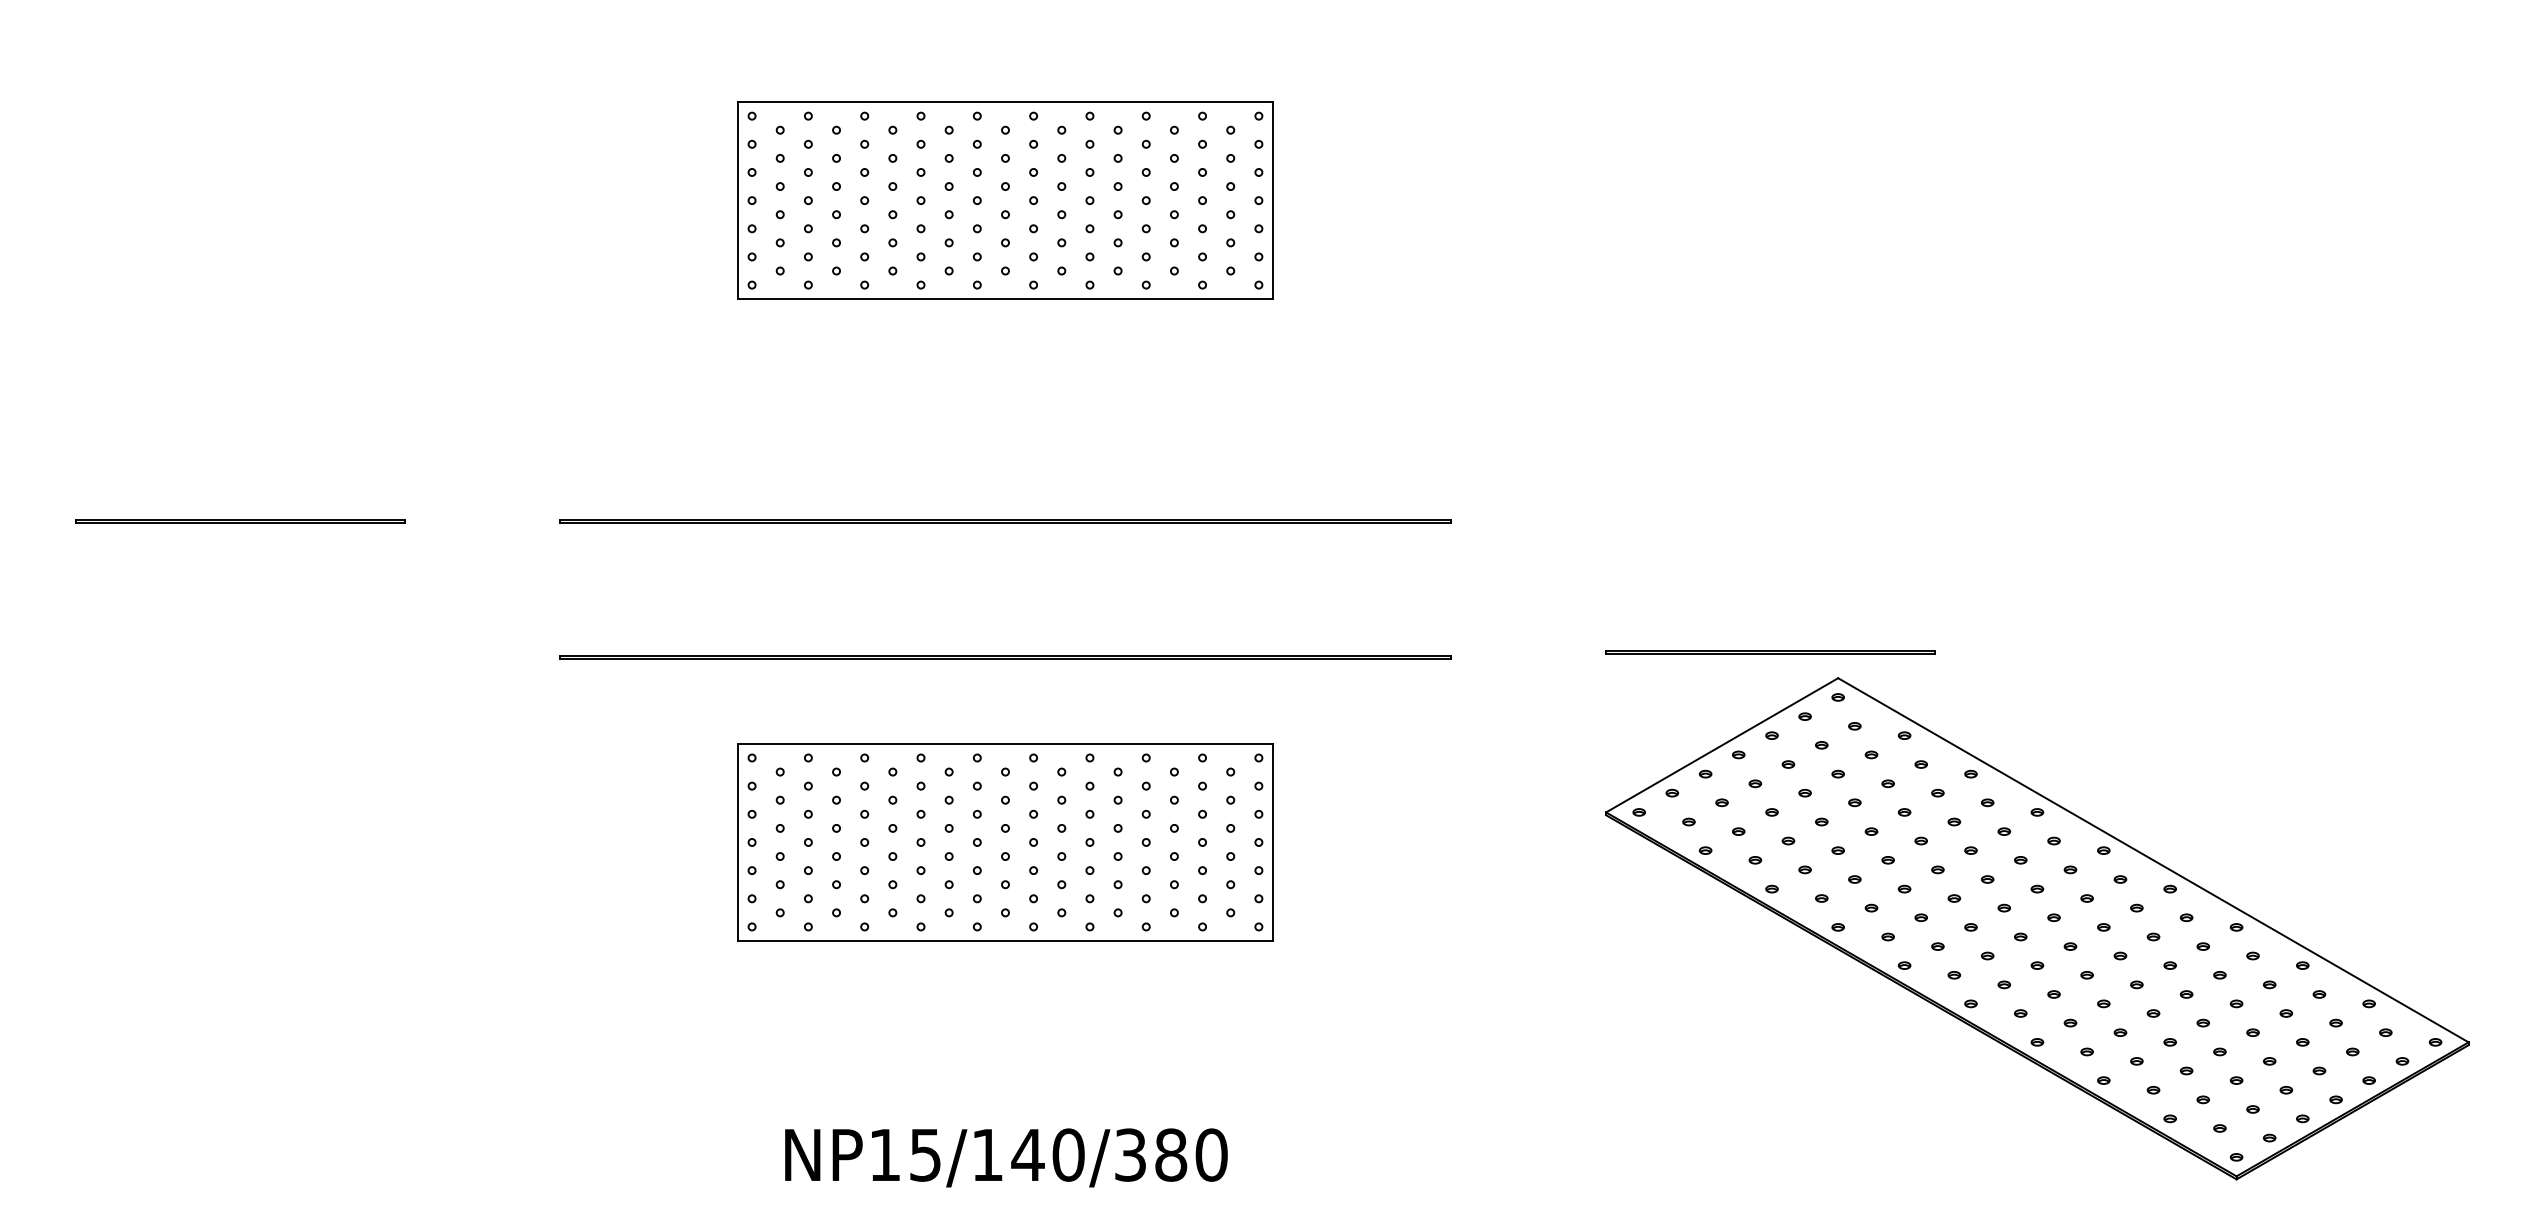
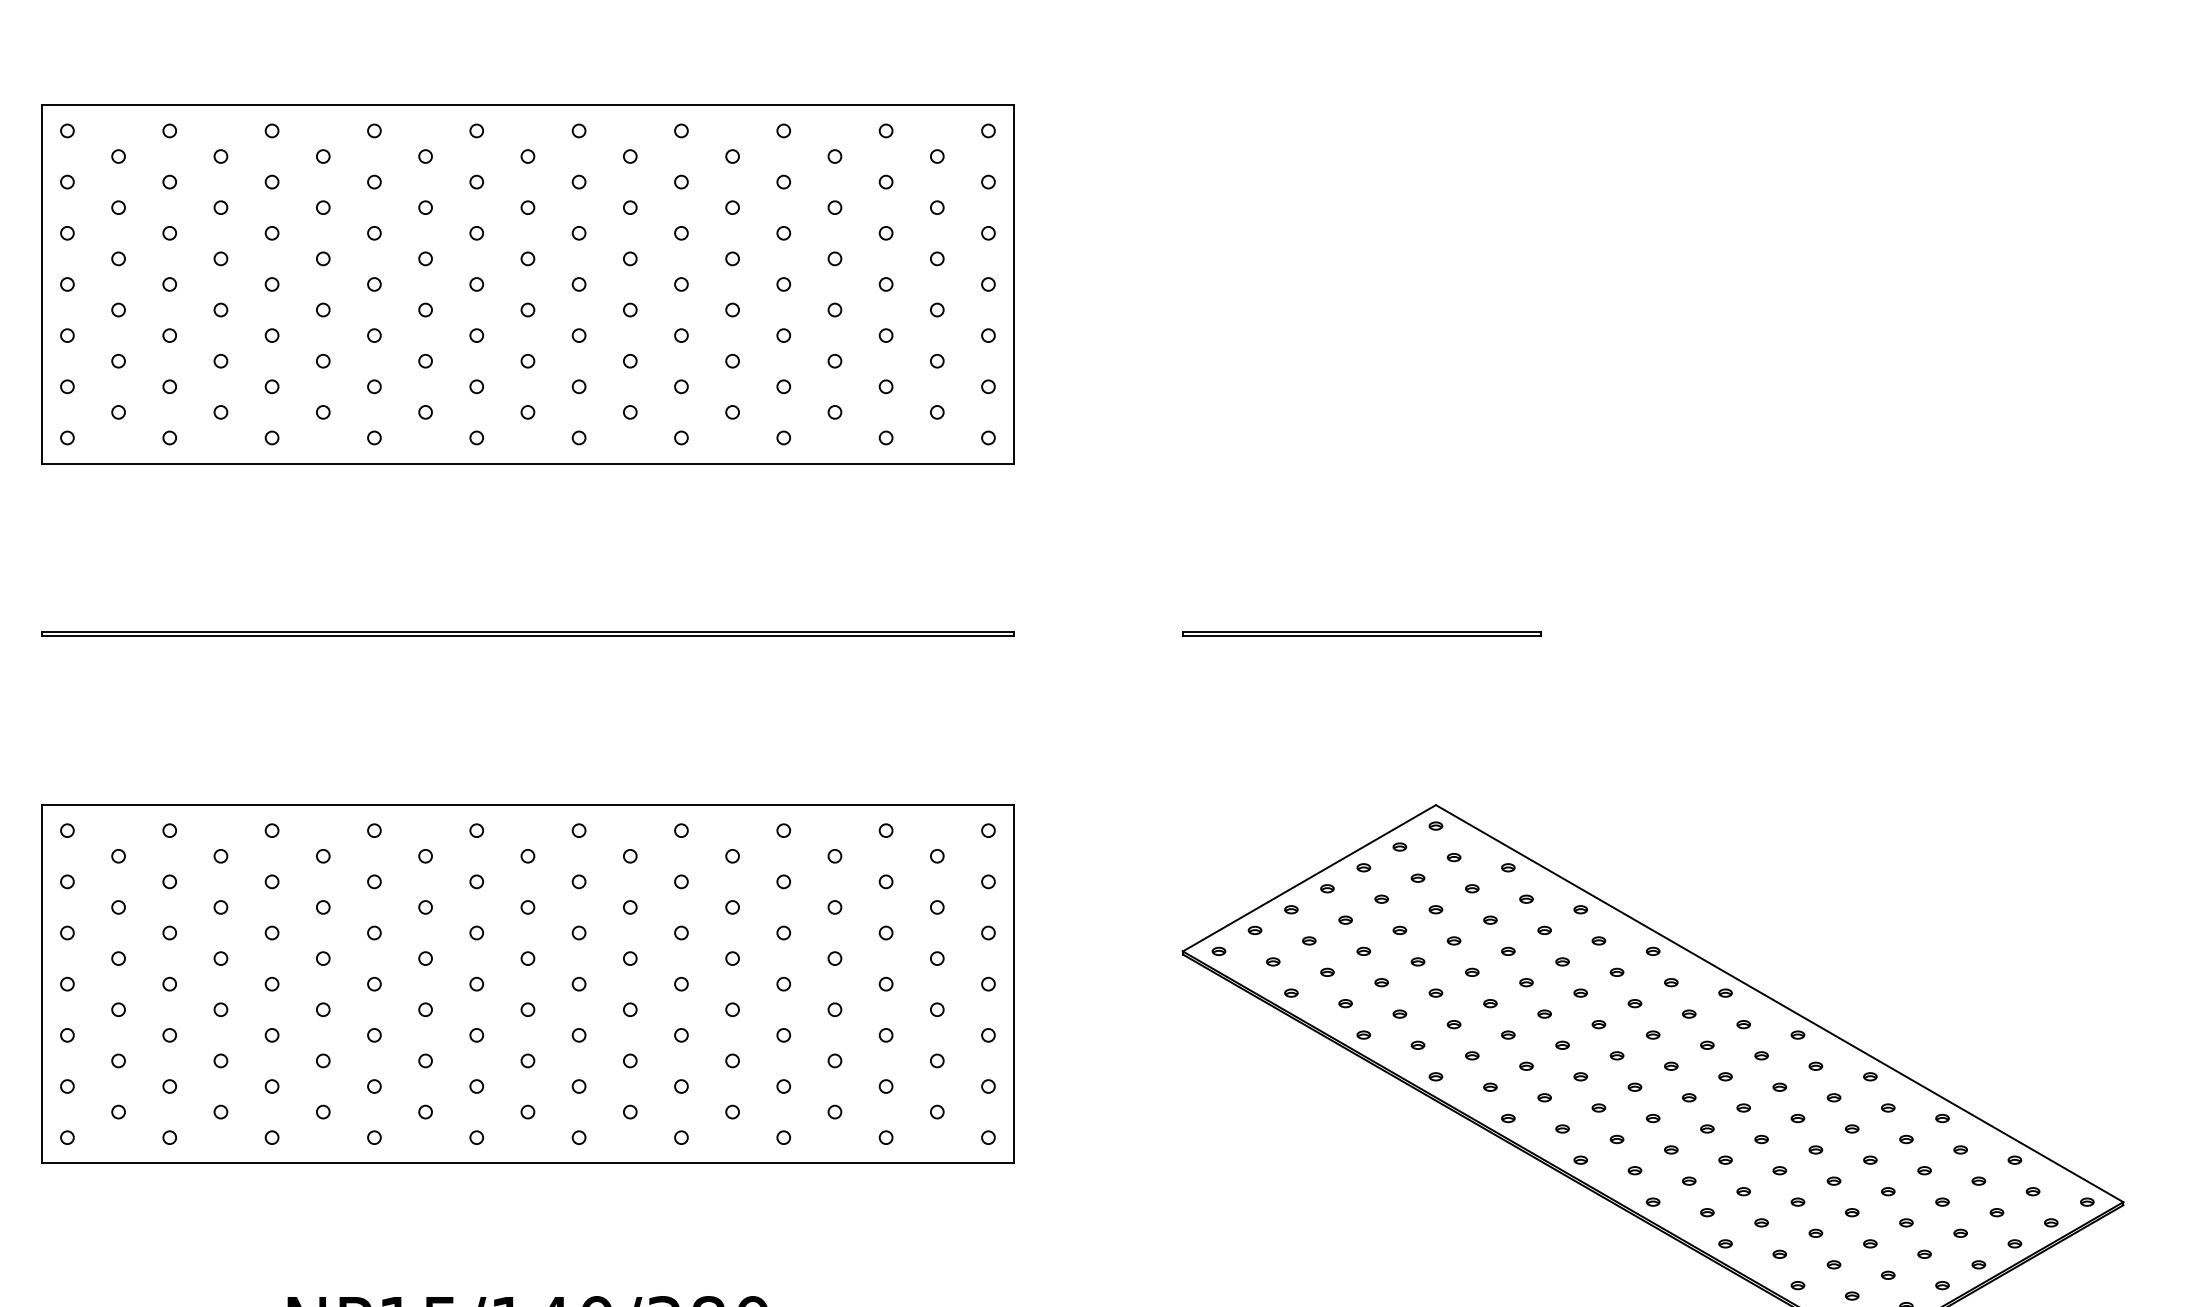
part: (1005, 200) -> (527, 284), size x1.67
line: (1770, 651) -> (1362, 633), moved
line: (1005, 656) -> (527, 781), removed
part: (1005, 842) -> (527, 984), size x1.67

